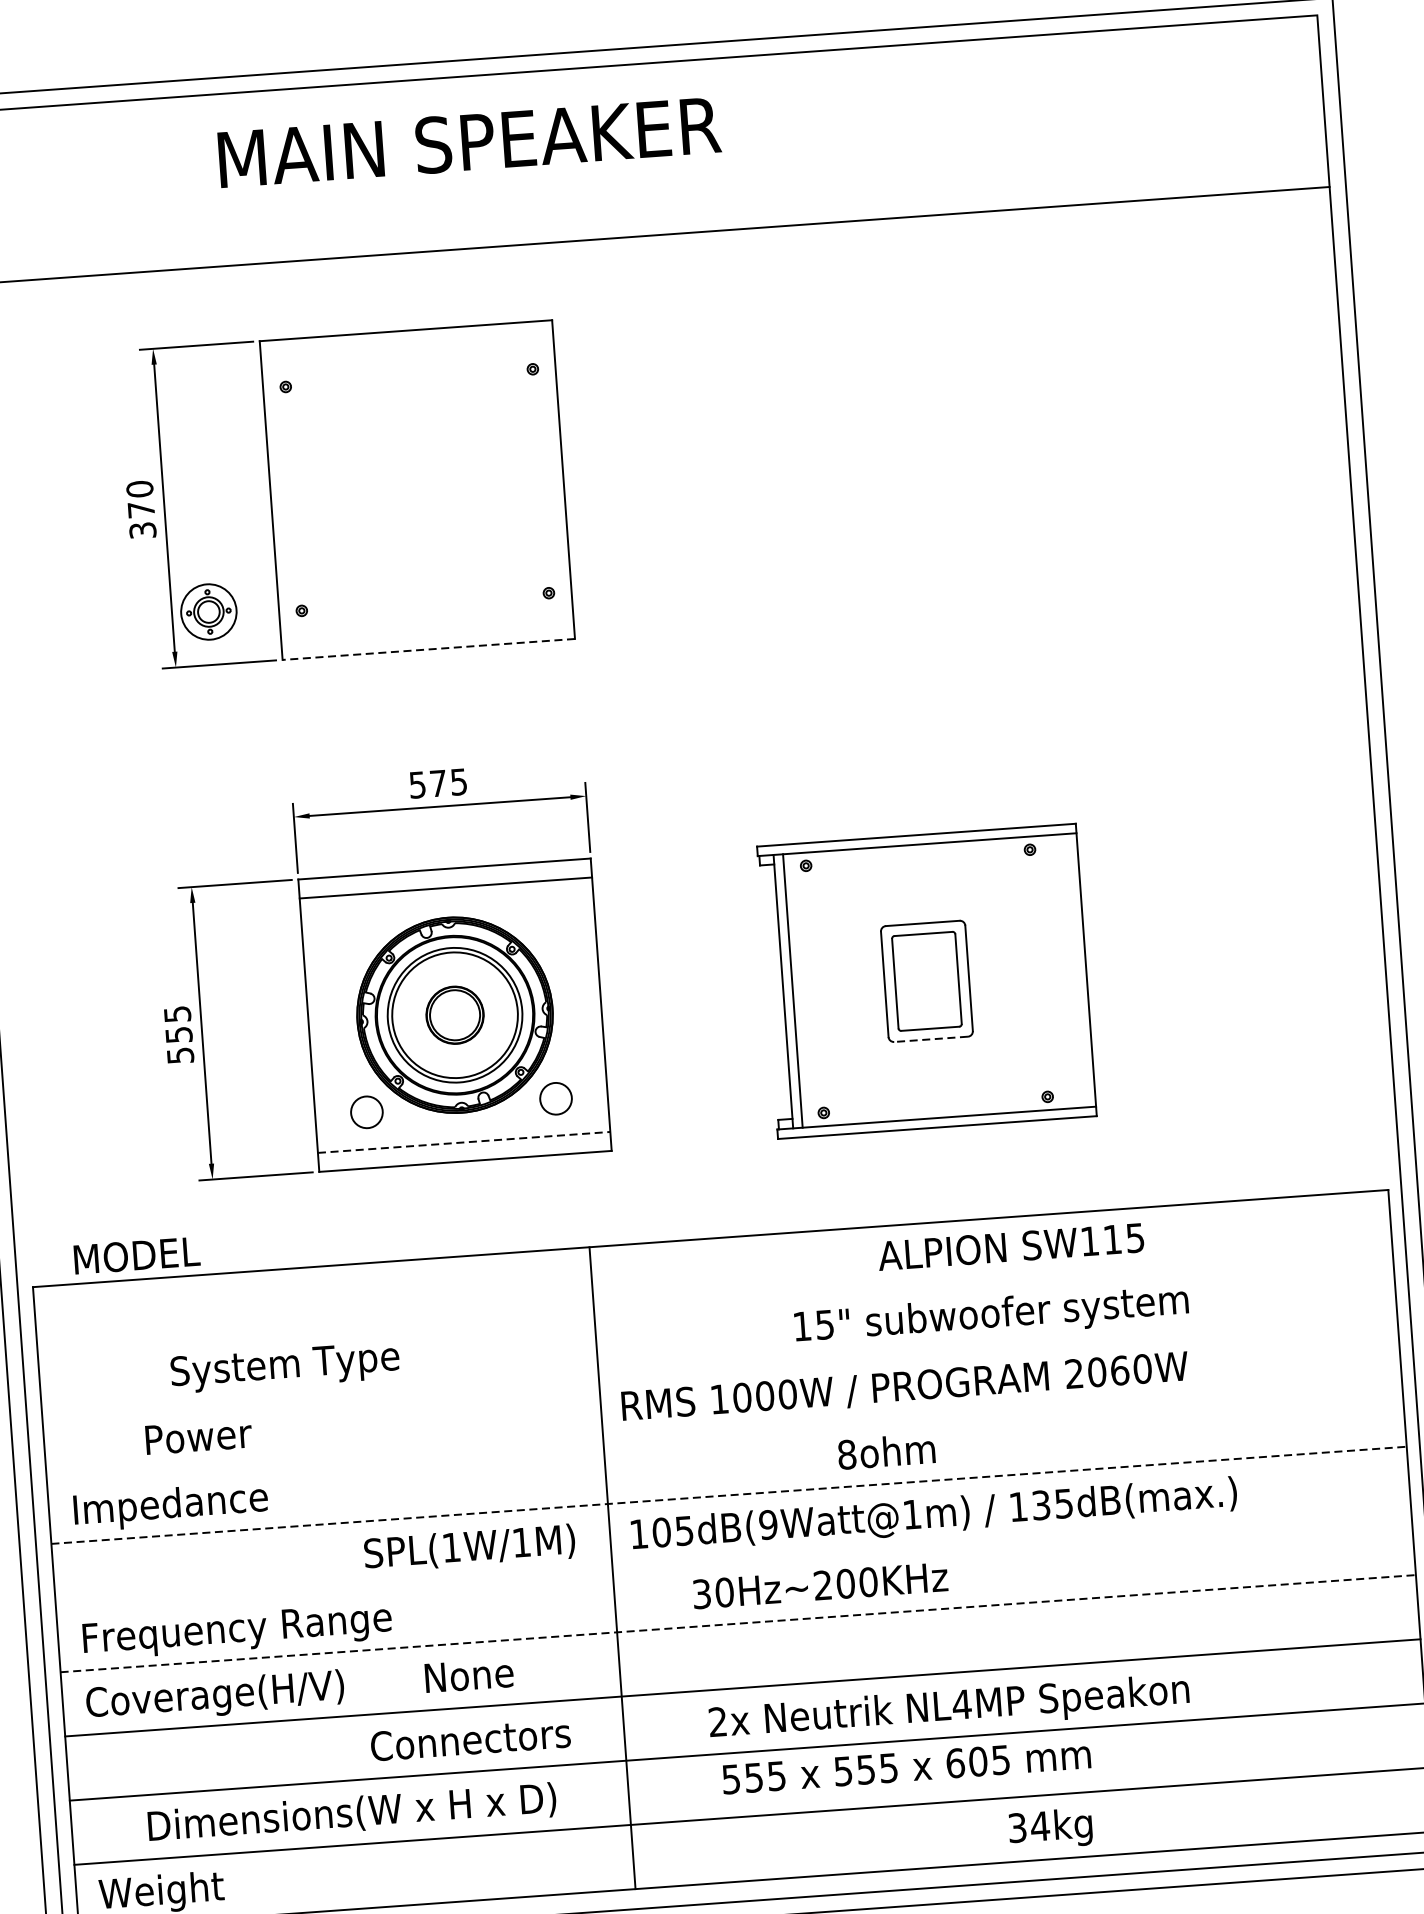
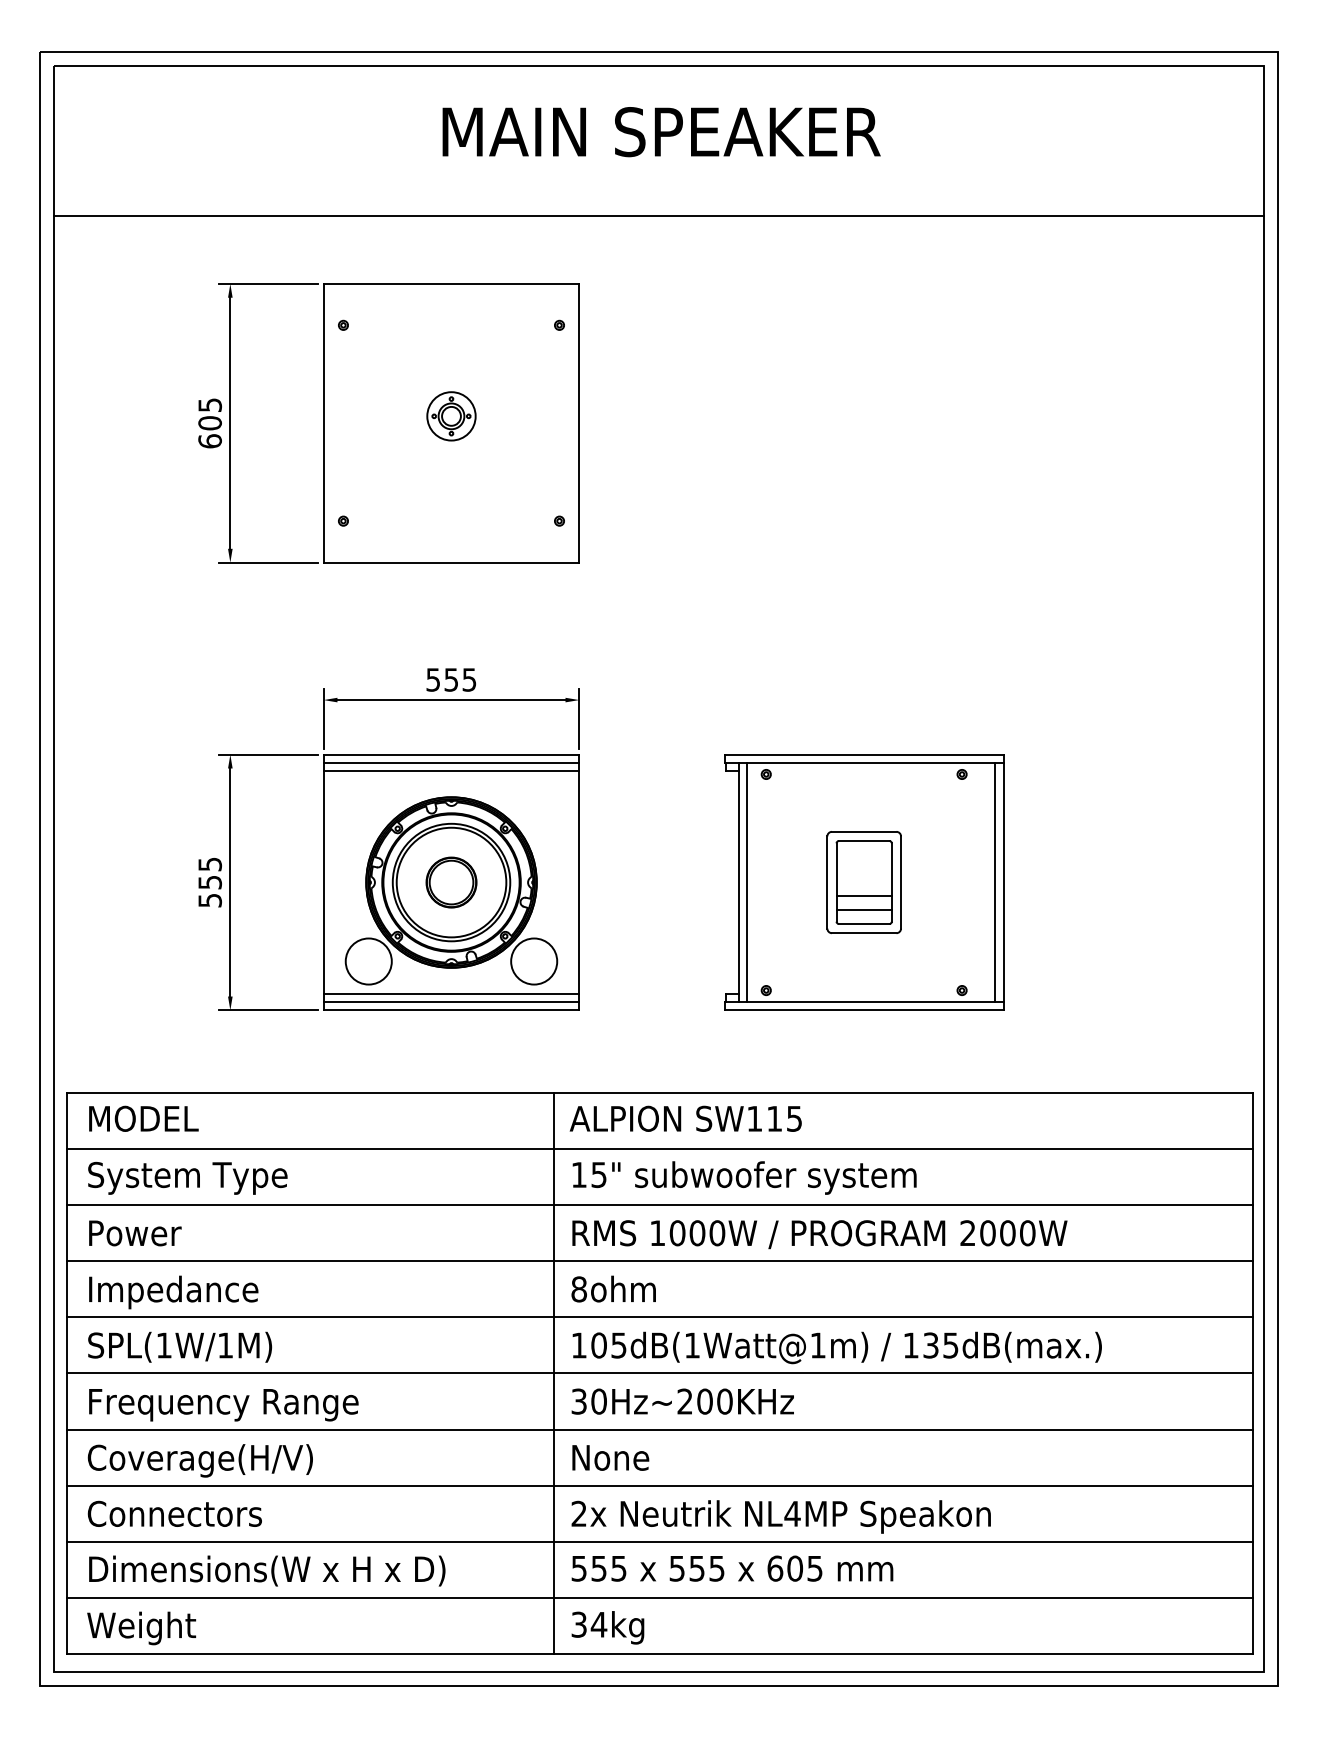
text: (469, 142) -> (661, 132), moved
text: (141, 510) -> (210, 423), 370 -> 605
part: (208, 612) -> (451, 416), moved
line: (428, 649) -> (451, 562), dashed -> solid
text: (438, 783) -> (451, 679), 575 -> 555
line: (445, 877) -> (451, 762), added
line: (1077, 970) -> (995, 882), added
line: (927, 997) -> (863, 896), added
line: (928, 1013) -> (863, 910), added
line: (930, 1039) -> (863, 933), dashed -> solid
circle: (556, 1098) -> (534, 961), size x1.67
circle: (366, 1112) -> (368, 961), size x1.67
line: (464, 1142) -> (451, 993), dashed -> solid
line: (464, 1152) -> (451, 1002), added
text: (1010, 1246) -> (685, 1118), moved
text: (136, 1255) -> (143, 1118), moved
line: (714, 1302) -> (659, 1148), added
text: (991, 1315) -> (744, 1177), moved
text: (284, 1366) -> (187, 1177), moved
line: (719, 1367) -> (659, 1205), added
text: (1119, 1369) -> (1007, 1232), 2060W -> 2000W
line: (723, 1431) -> (659, 1261), added
text: (199, 1436) -> (135, 1233), moved
text: (886, 1450) -> (613, 1288), moved
line: (728, 1495) -> (659, 1317), dashed -> solid
text: (768, 1524) -> (692, 1345), 105dB(9Watt@1m) -> 105dB(1Watt@1m)
text: (470, 1547) -> (180, 1346), moved
line: (733, 1559) -> (659, 1373), added
text: (820, 1585) -> (682, 1401), moved
line: (737, 1623) -> (659, 1429), dashed -> solid
text: (468, 1675) -> (610, 1457), moved
text: (948, 1708) -> (780, 1516), moved
text: (470, 1739) -> (174, 1513), moved
text: (906, 1766) -> (732, 1568), moved
text: (352, 1813) -> (267, 1570), moved
text: (1050, 1828) -> (607, 1627), moved

